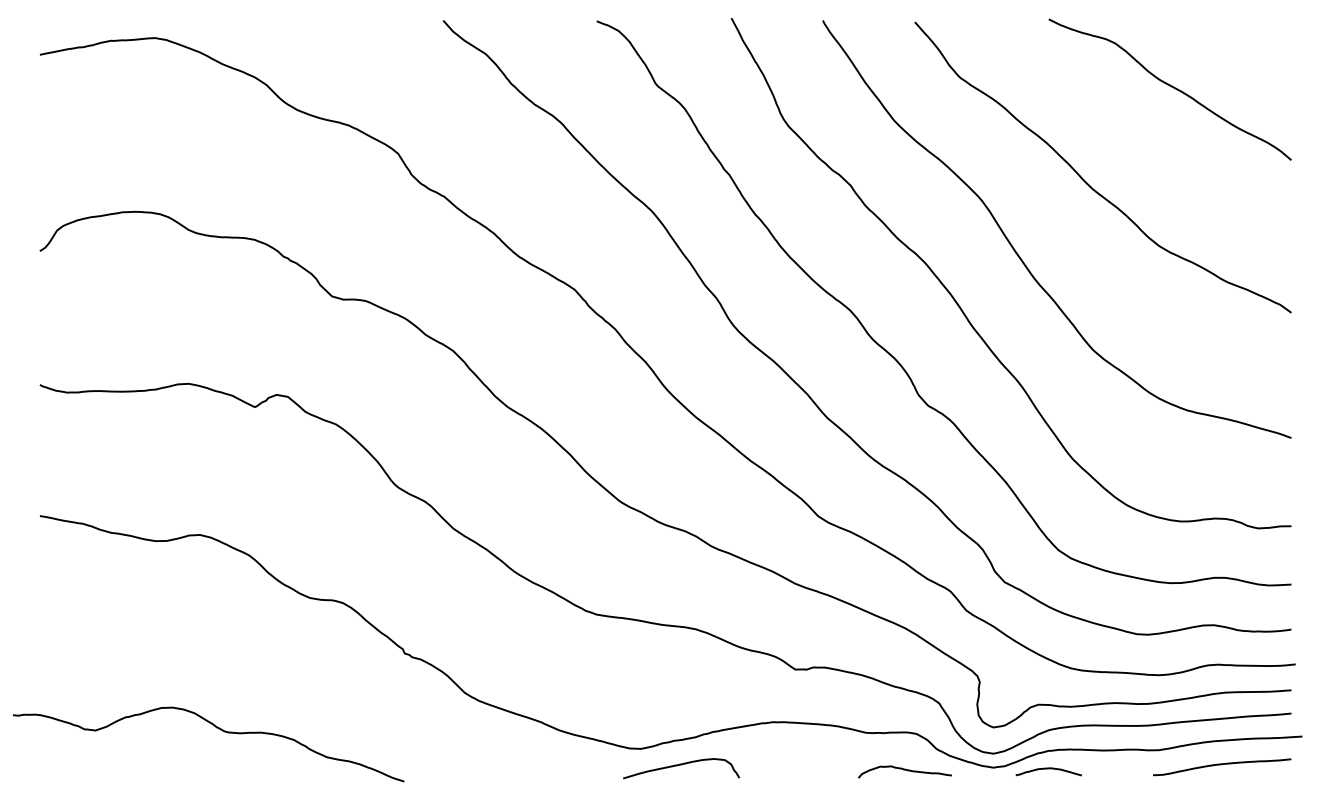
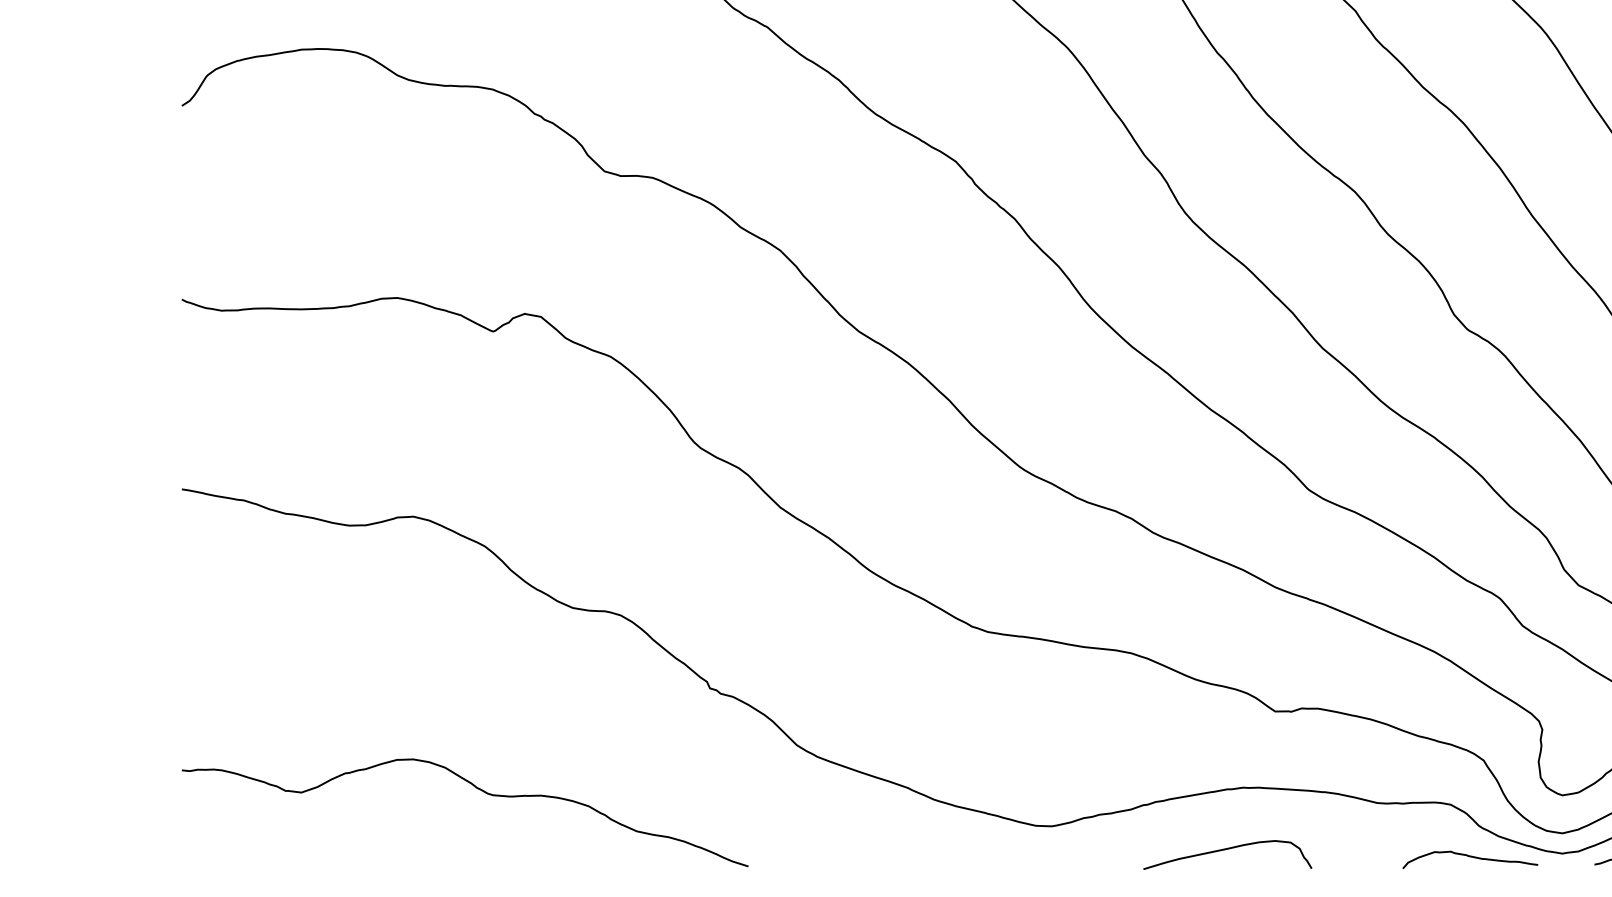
curve: (216, 728) -> (476, 789), moved
curve: (681, 765) -> (1227, 850), moved
curve: (904, 770) -> (1469, 857), moved

